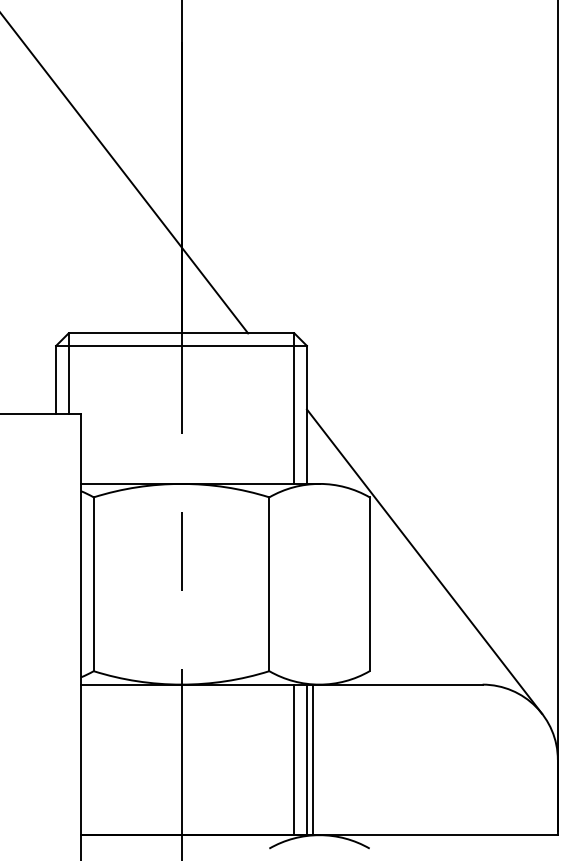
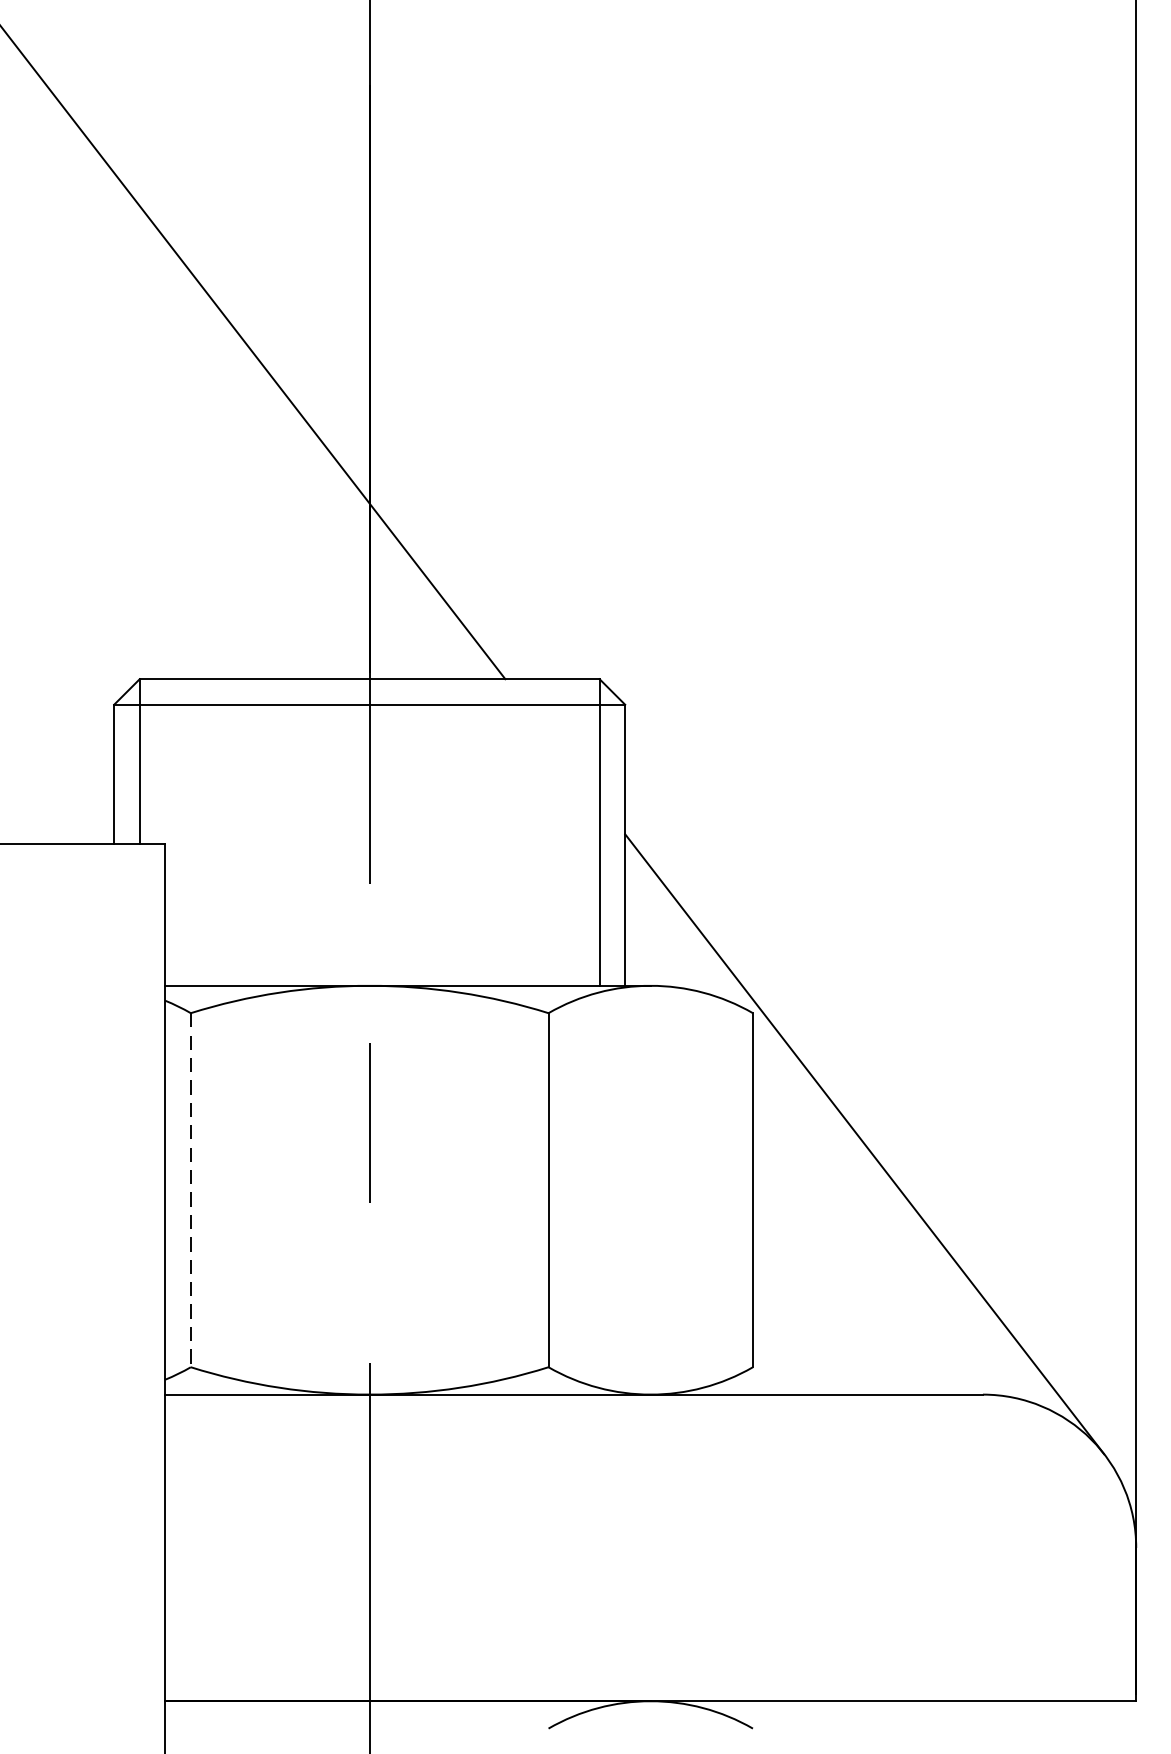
line: (93, 584) -> (190, 1190), solid -> dashed
line: (294, 759) -> (599, 1547), removed
line: (306, 759) -> (624, 1547), removed
line: (313, 759) -> (638, 1547), removed

